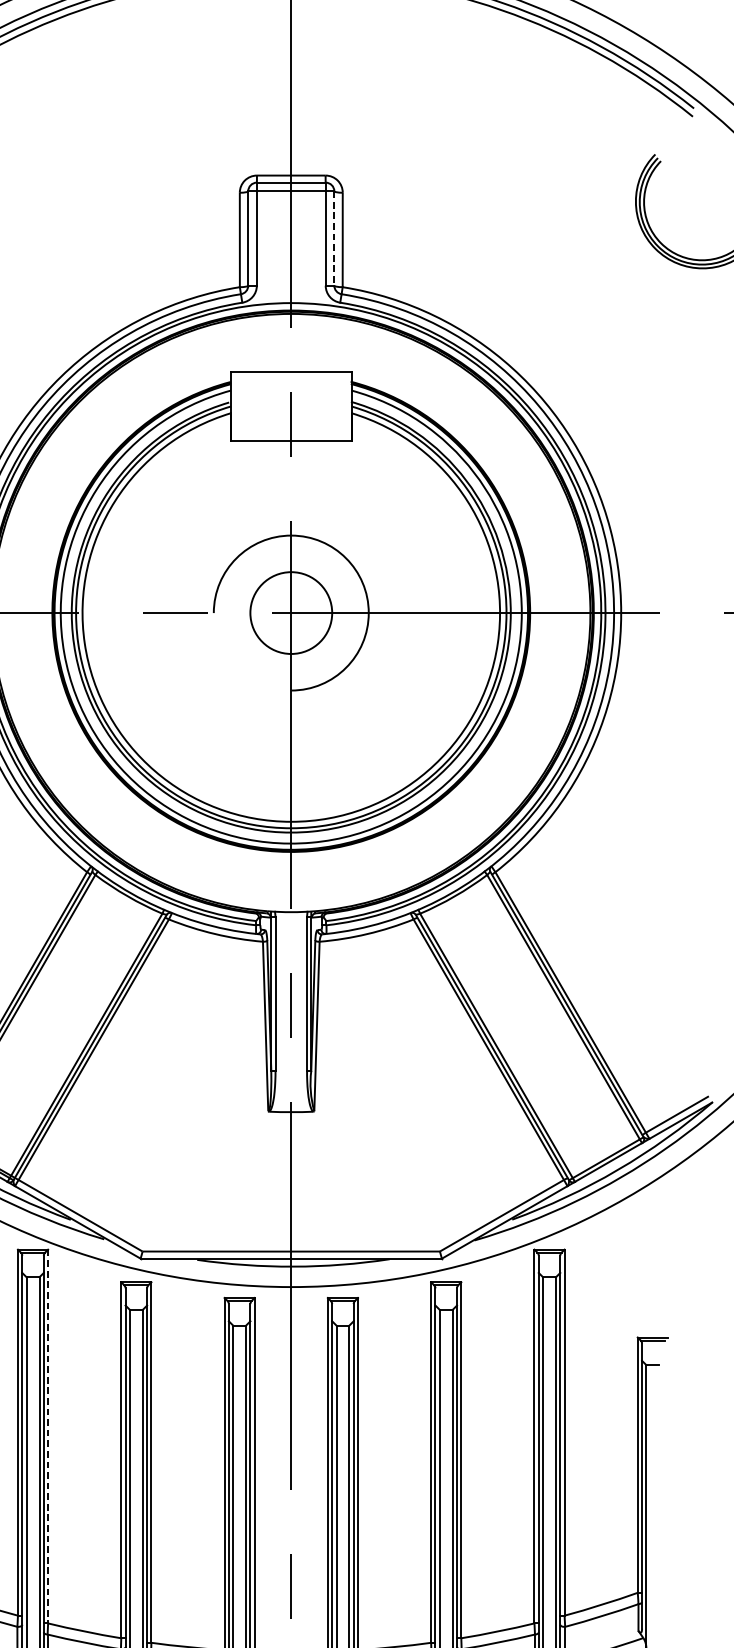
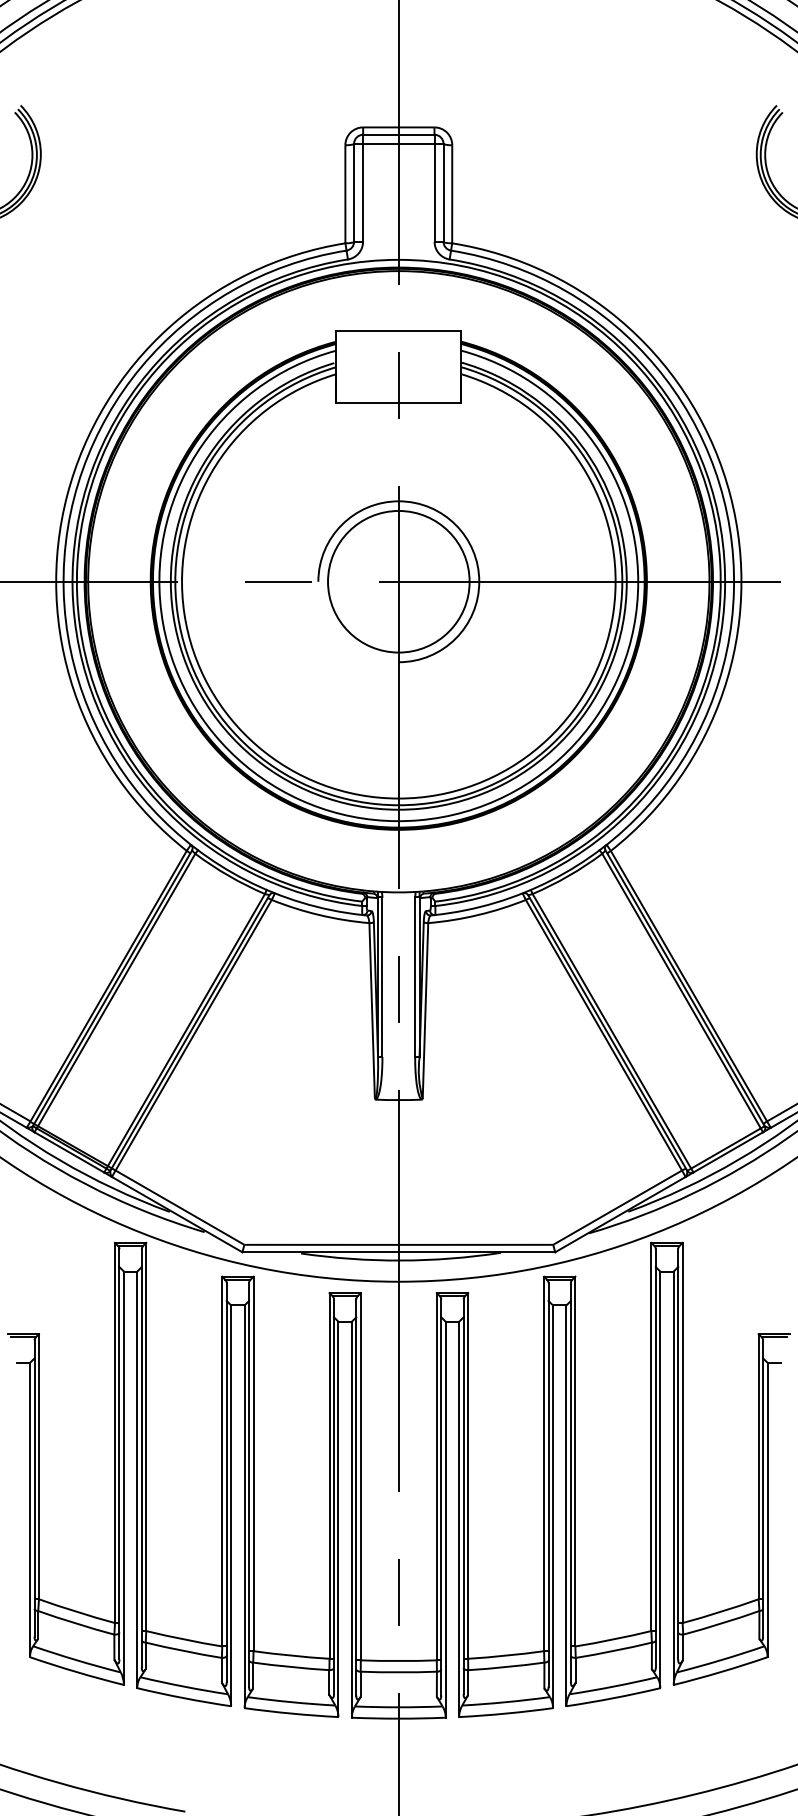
line: (334, 239) -> (443, 193), dashed -> solid
circle: (290, 612) -> (398, 581), size x1.67
line: (48, 1437) -> (146, 1437), dashed -> solid

